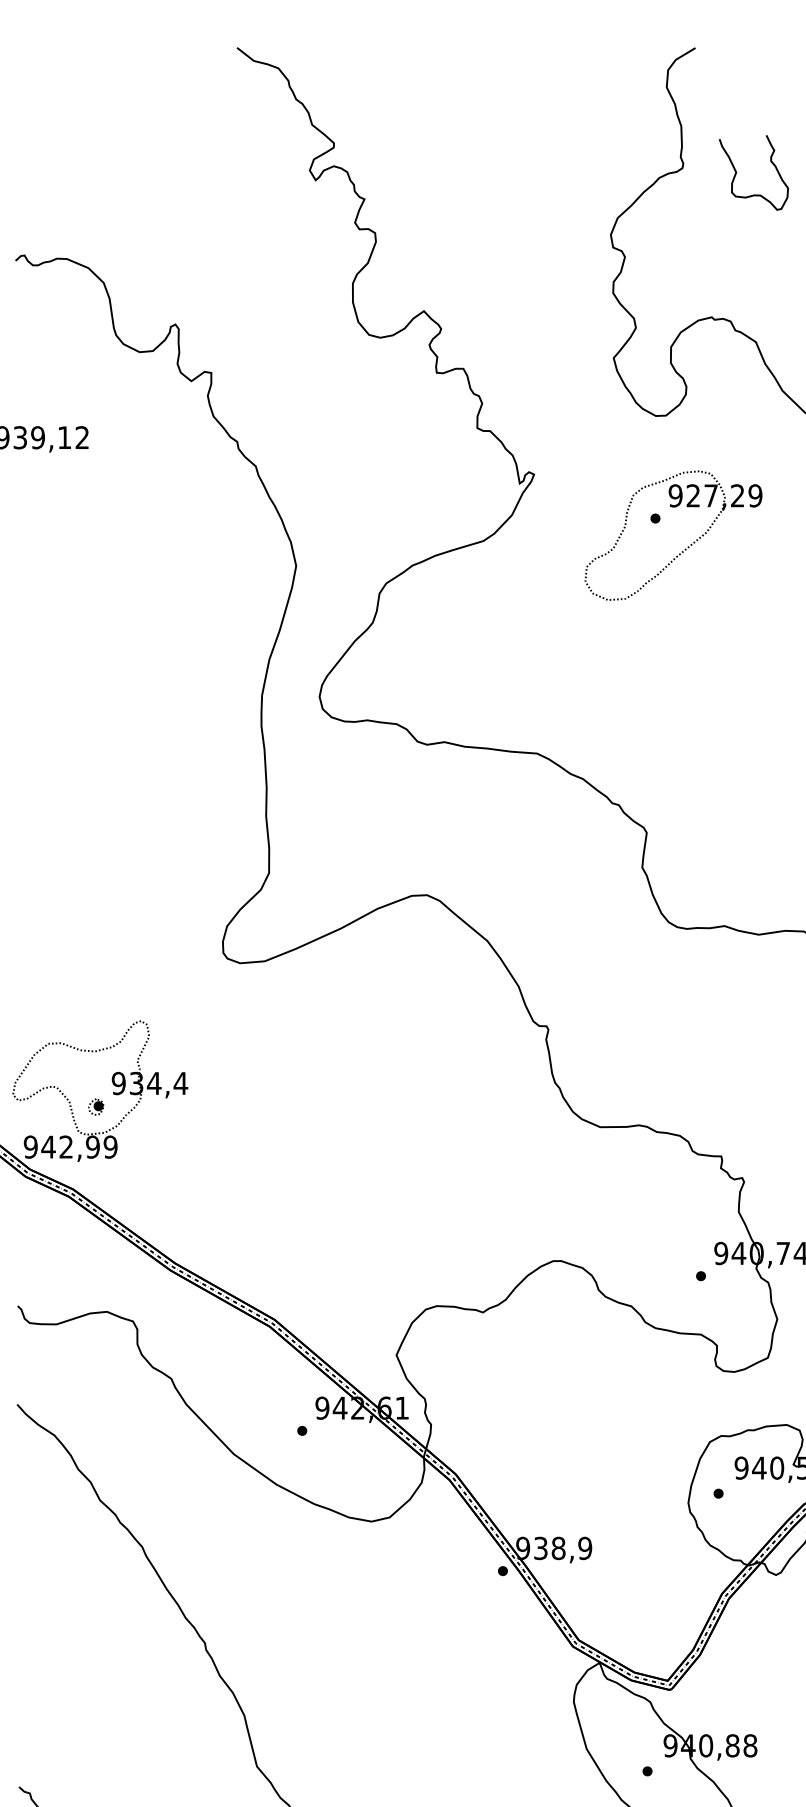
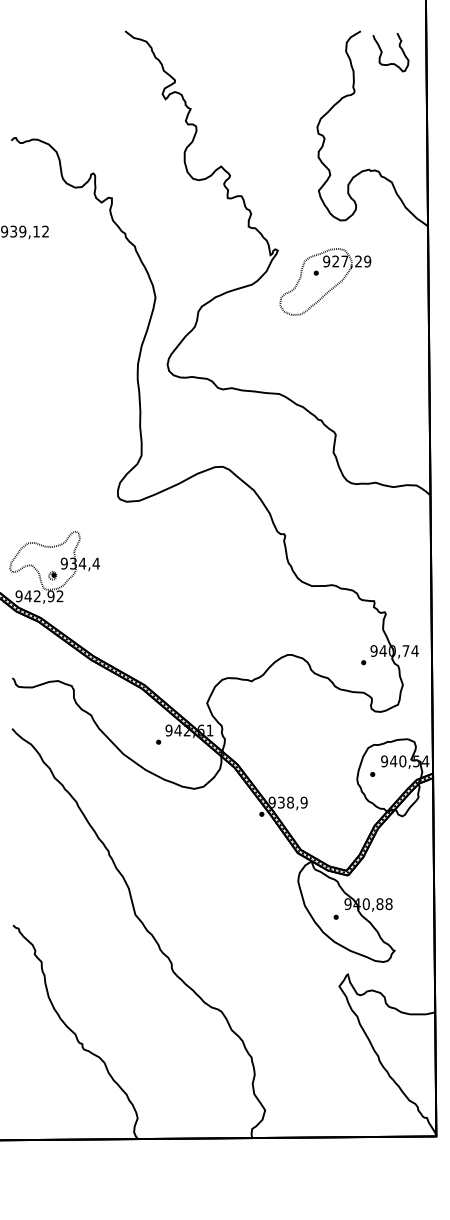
curve: (737, 172) -> (382, 52), moved
part: (681, 550) -> (329, 289), moved
text: (109, 1147) -> (59, 596), 942,99 -> 942,92

